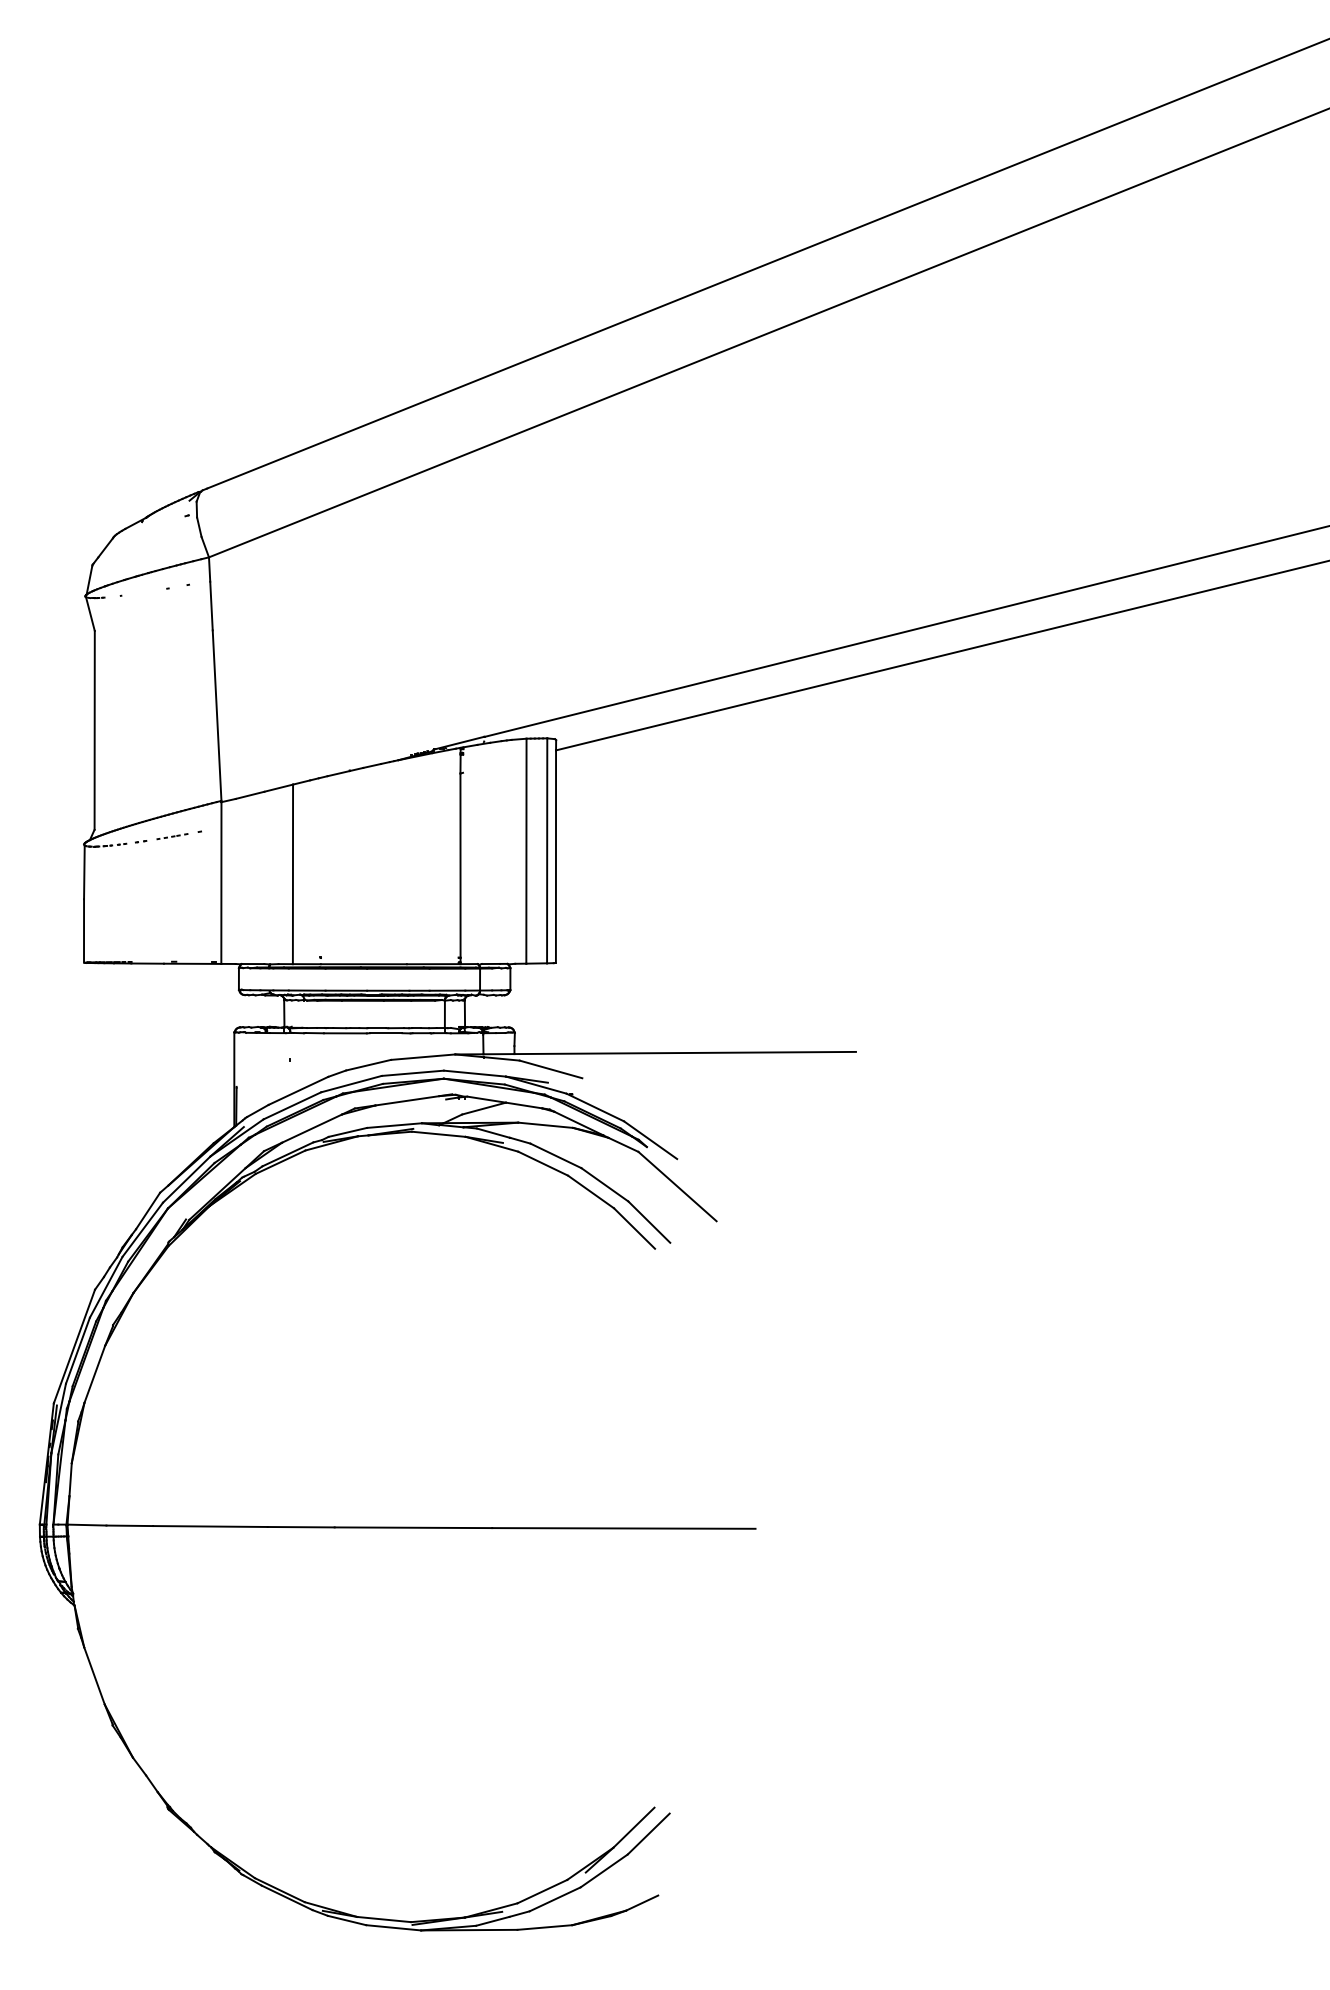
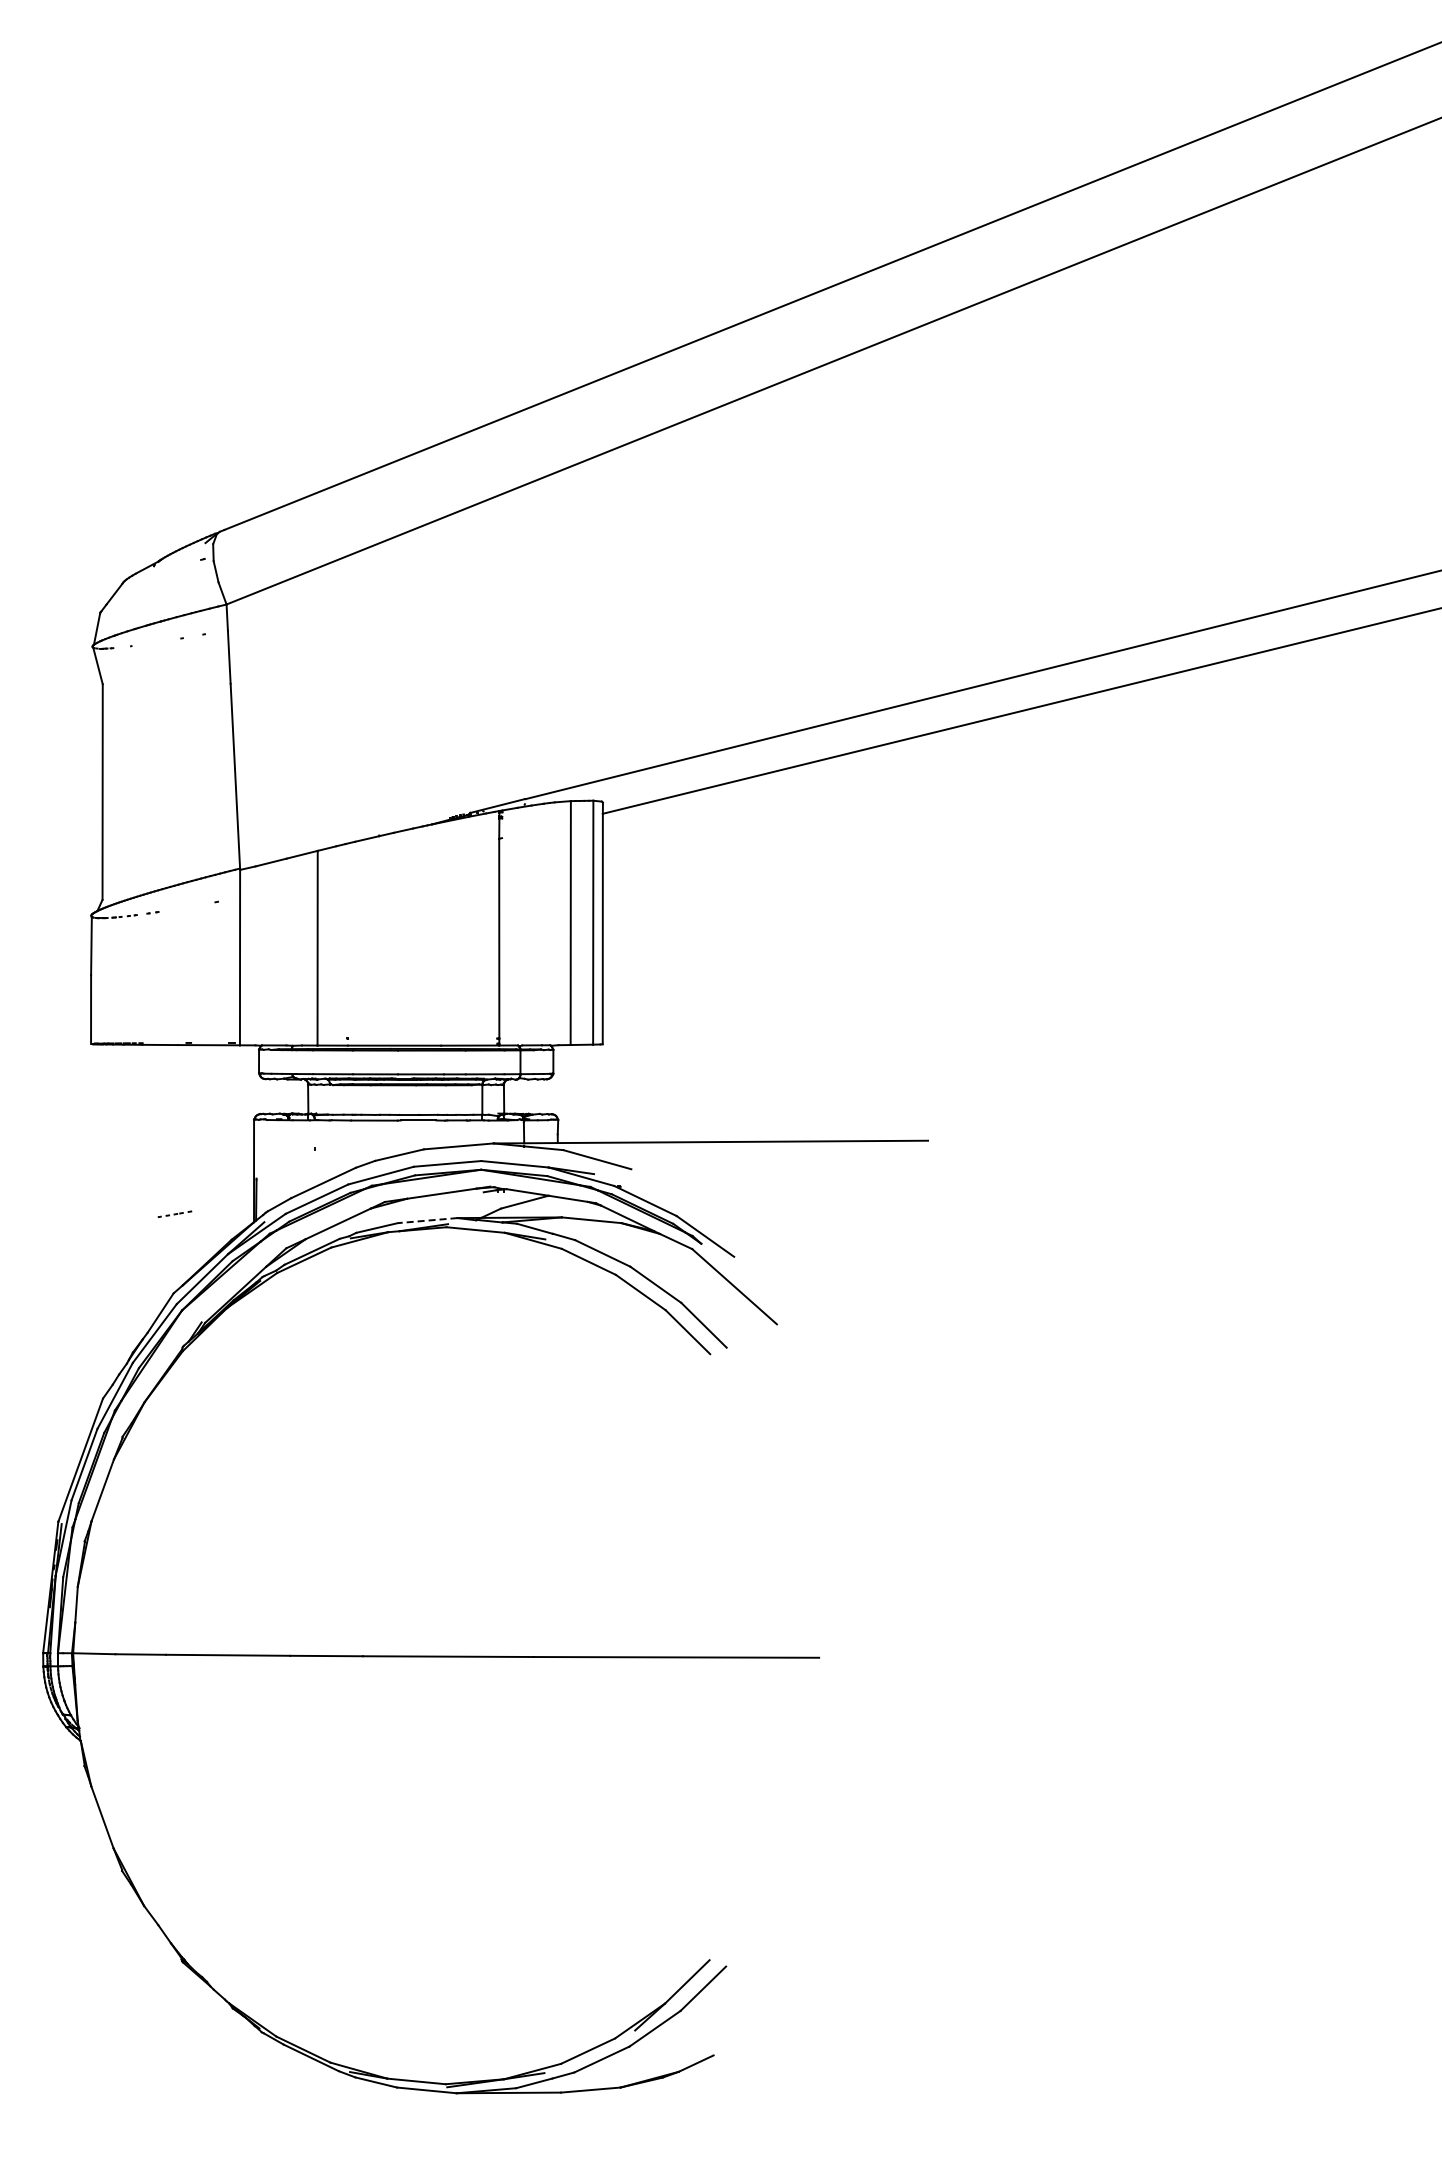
part: (172, 835) -> (174, 1213), moved
line: (394, 1125) -> (427, 1220), solid -> dashed

